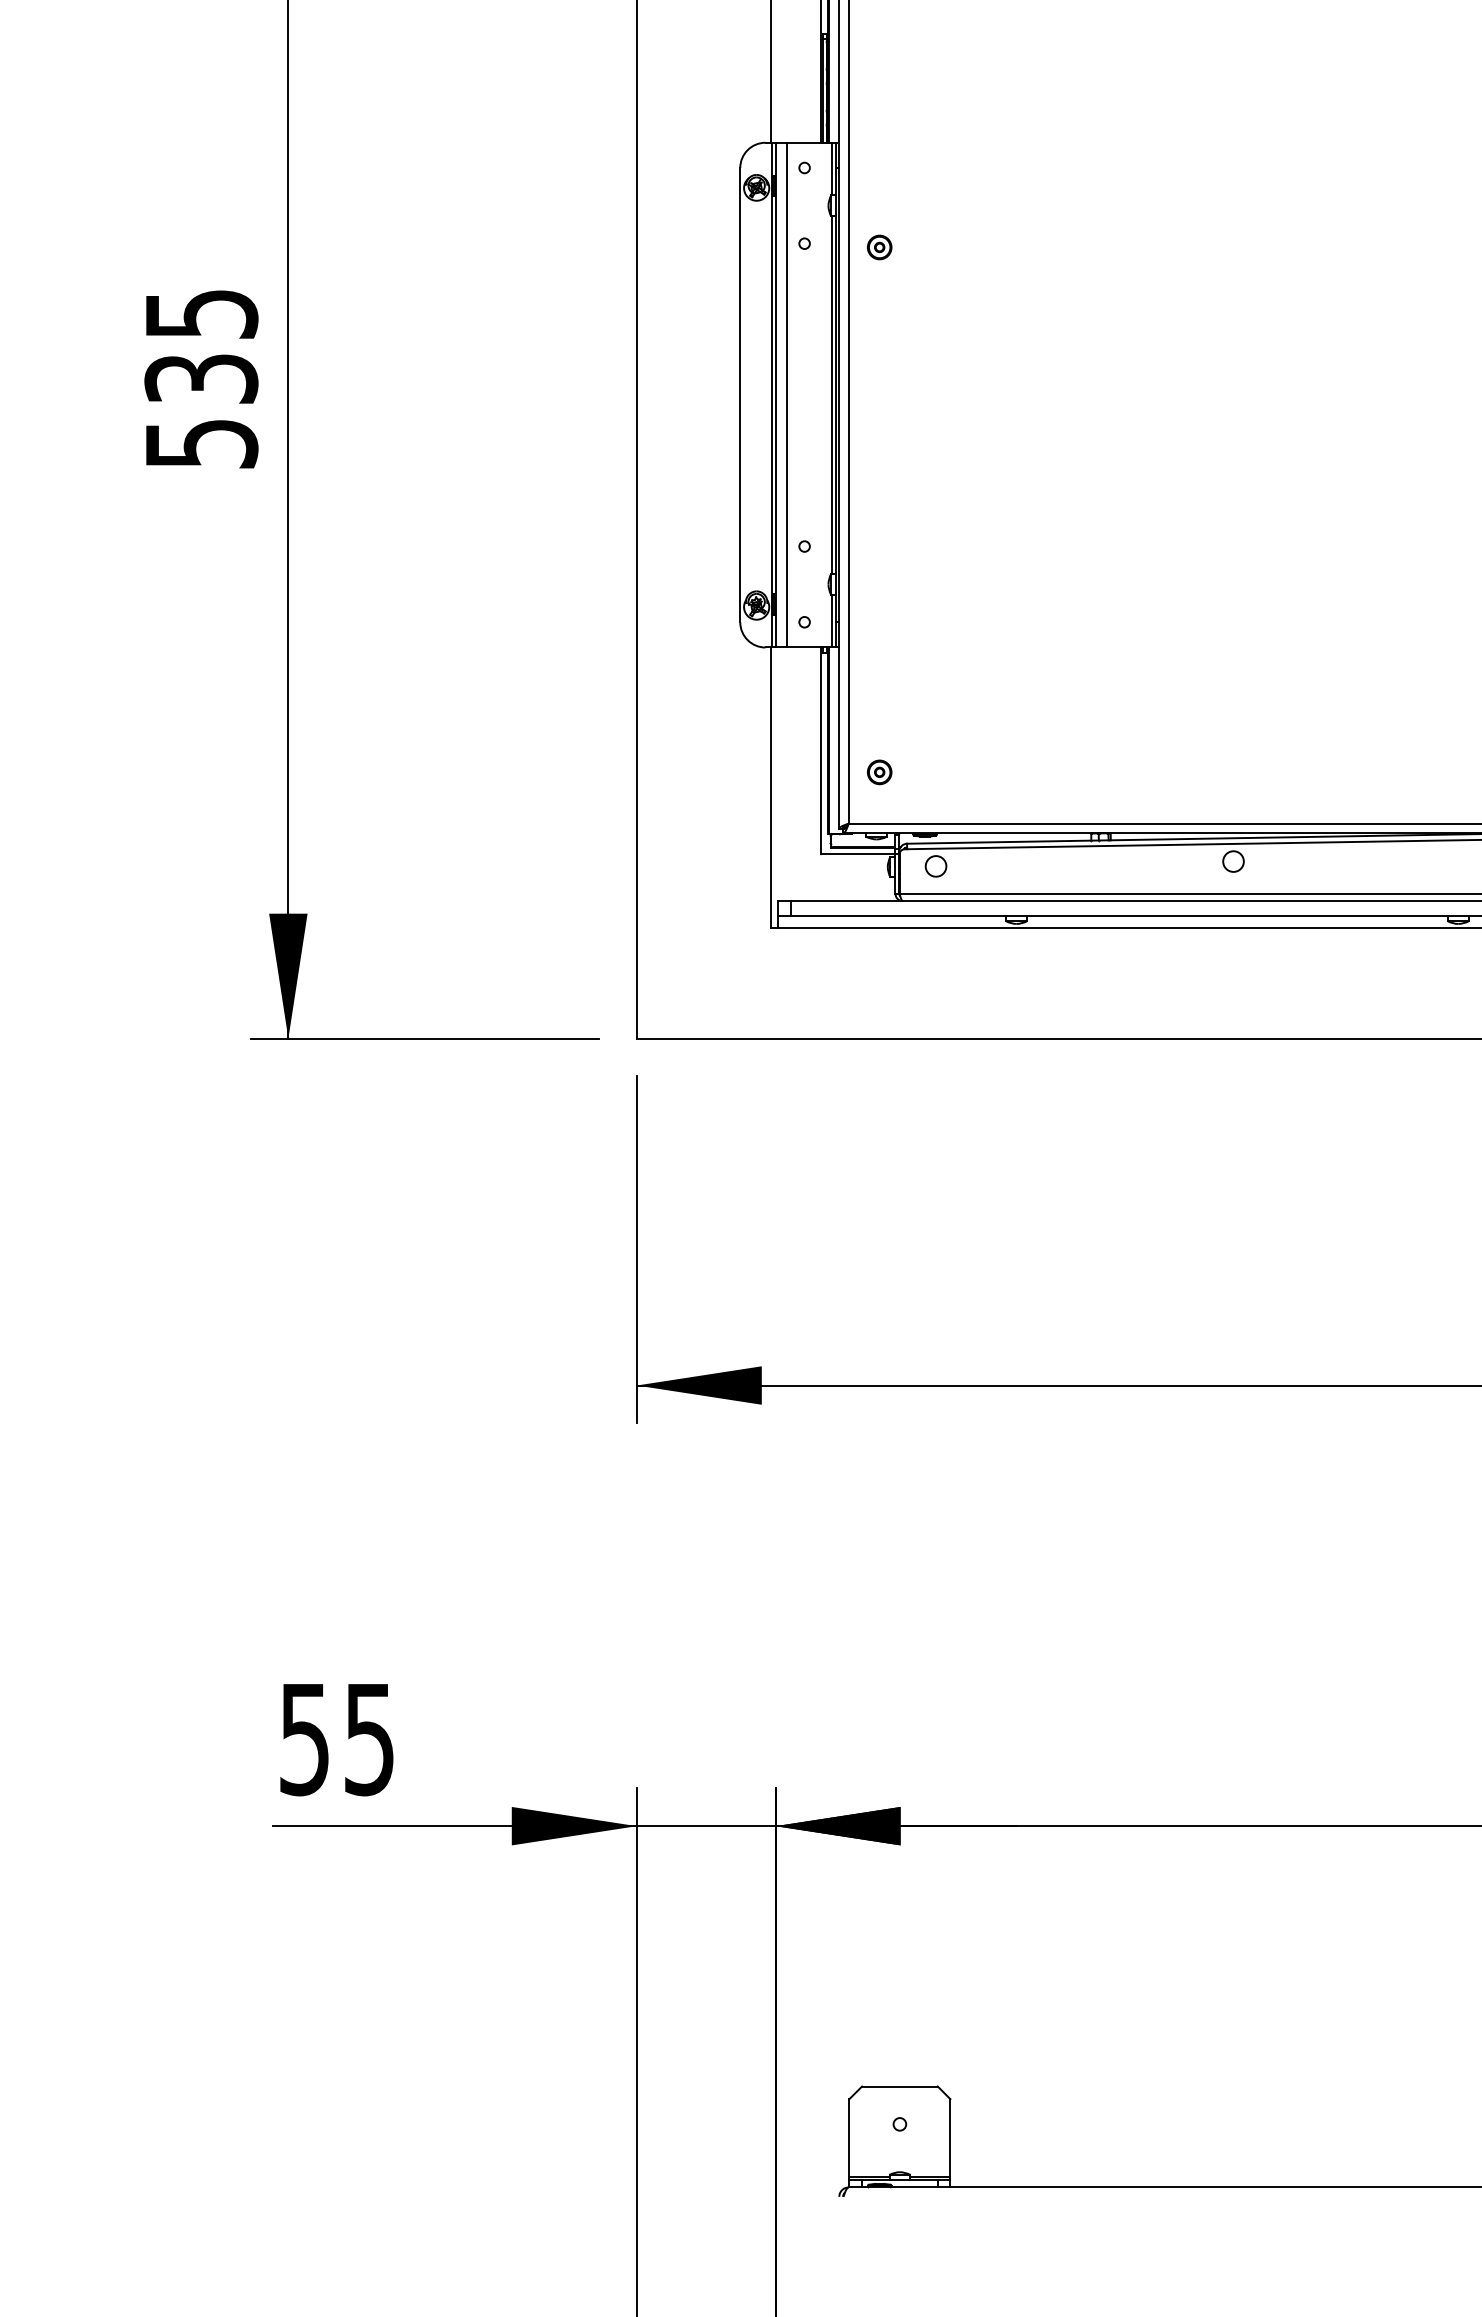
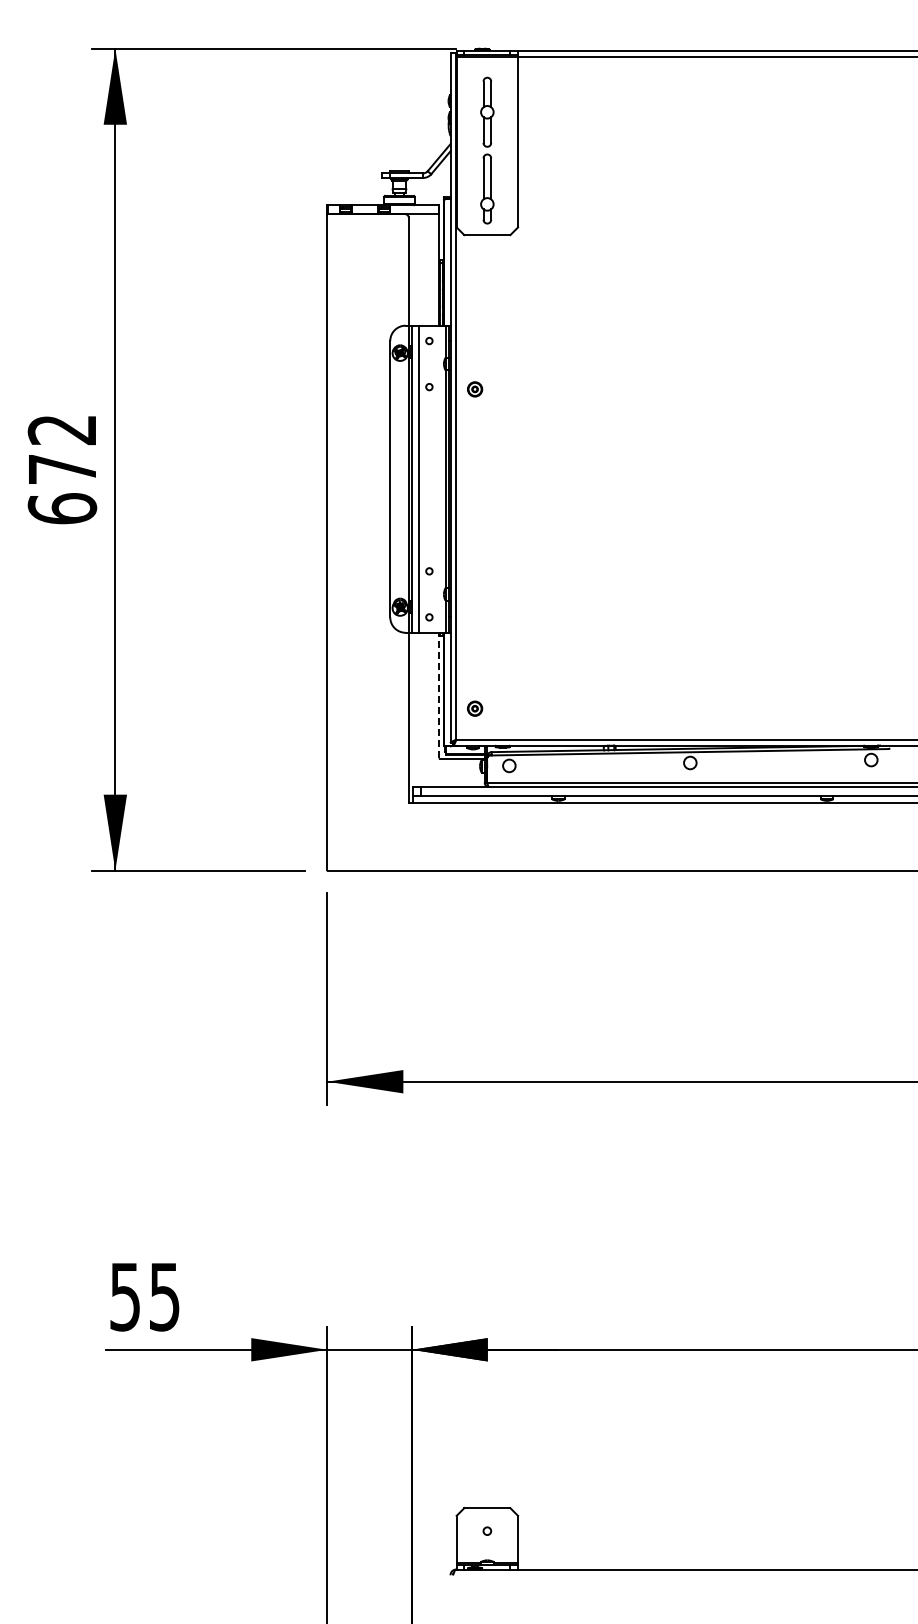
text: (201, 379) -> (62, 469), 535 -> 672
line: (821, 750) -> (439, 695), solid -> dashed

